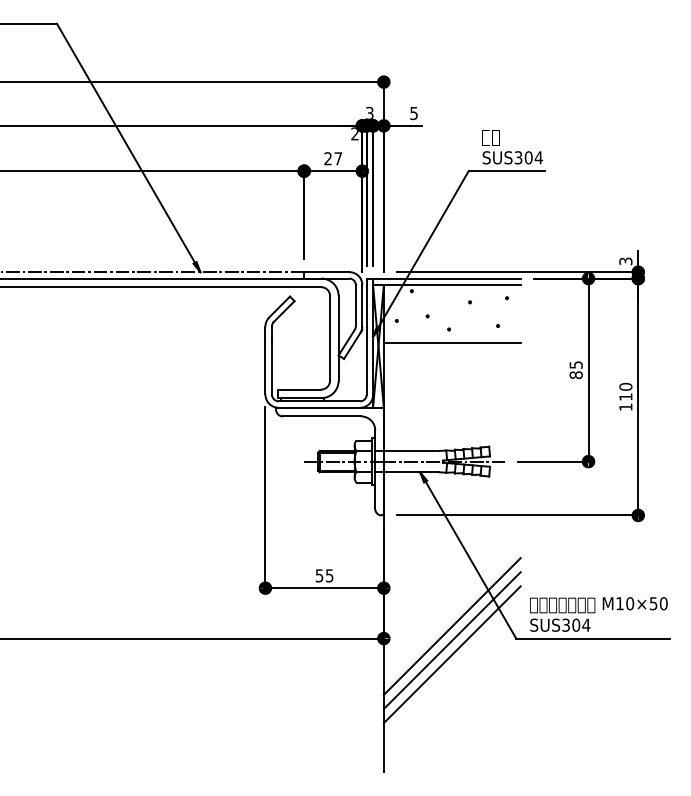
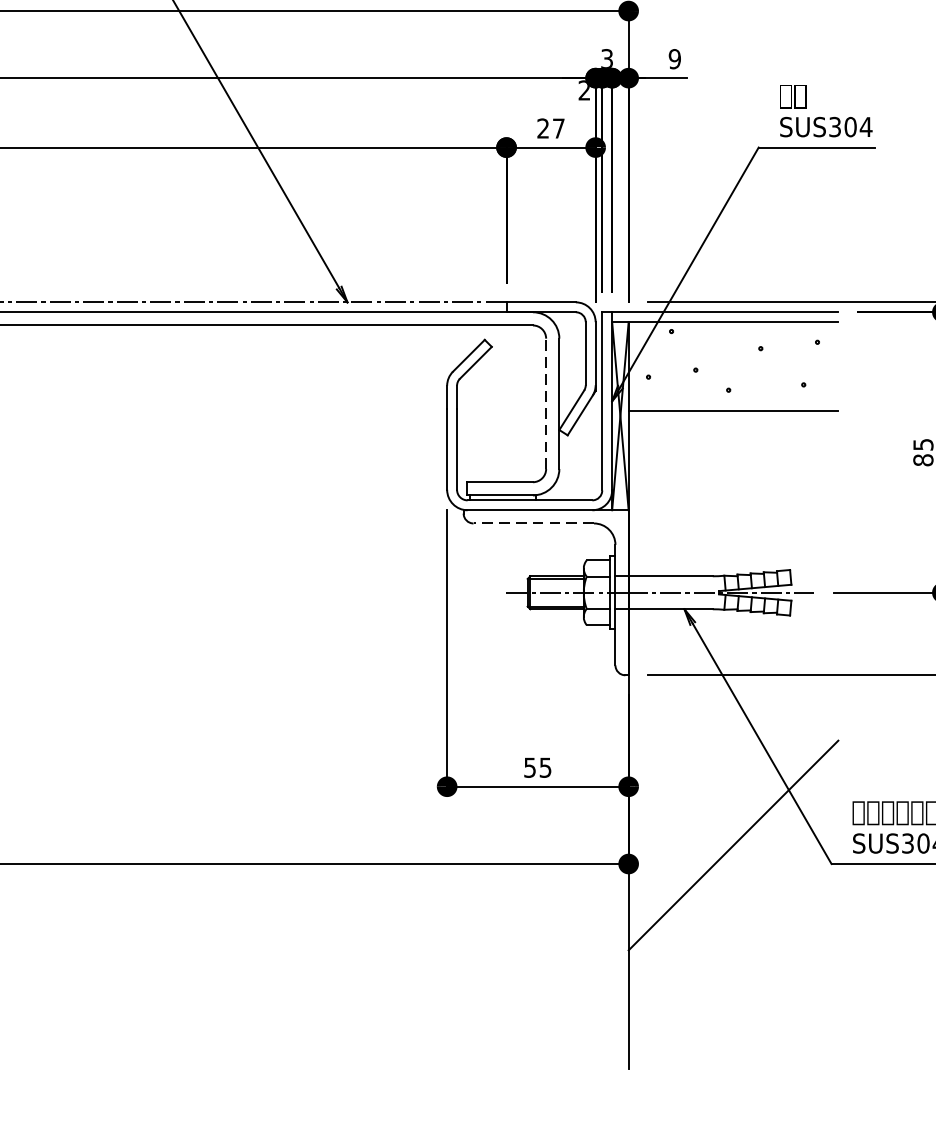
text: (413, 112) -> (674, 57), 5 -> 9
line: (330, 338) -> (546, 404), solid -> dashed
line: (321, 416) -> (533, 523), solid -> dashed
line: (451, 640) -> (732, 866), removed
line: (451, 654) -> (732, 888), removed

